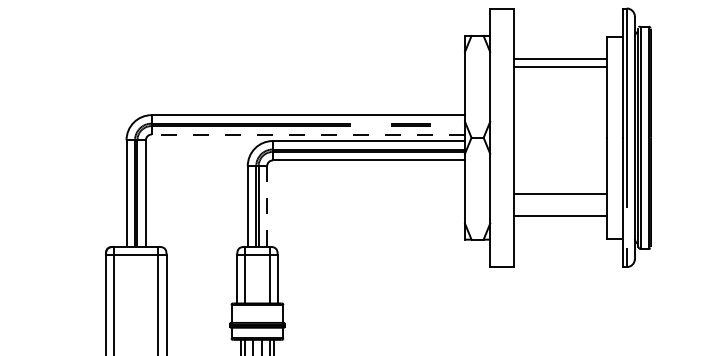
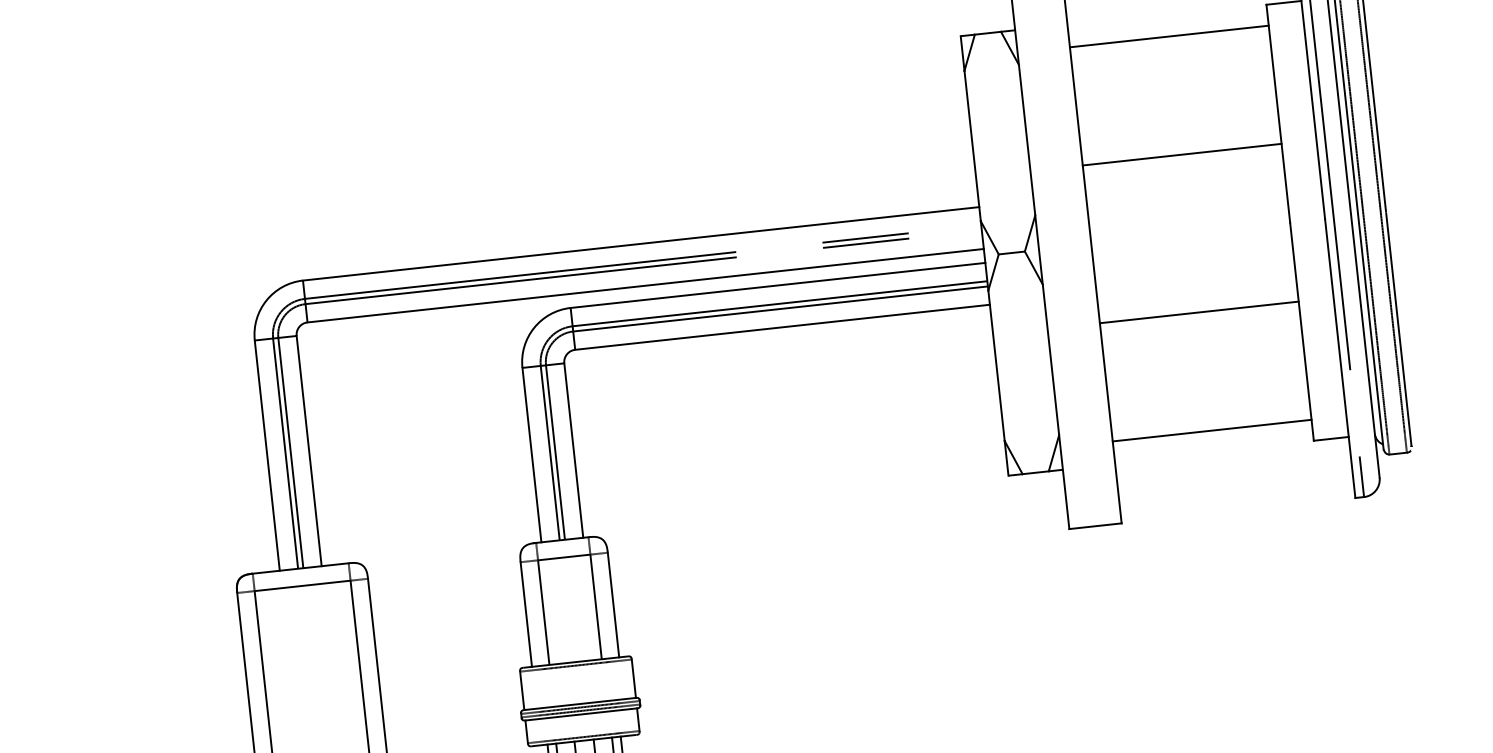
line: (560, 58) -> (1169, 36), moved
line: (560, 67) -> (1182, 155), moved
line: (308, 134) -> (646, 285), dashed -> solid
line: (560, 194) -> (1199, 312), moved
line: (267, 207) -> (574, 452), dashed -> solid
line: (560, 216) -> (1212, 431), moved

